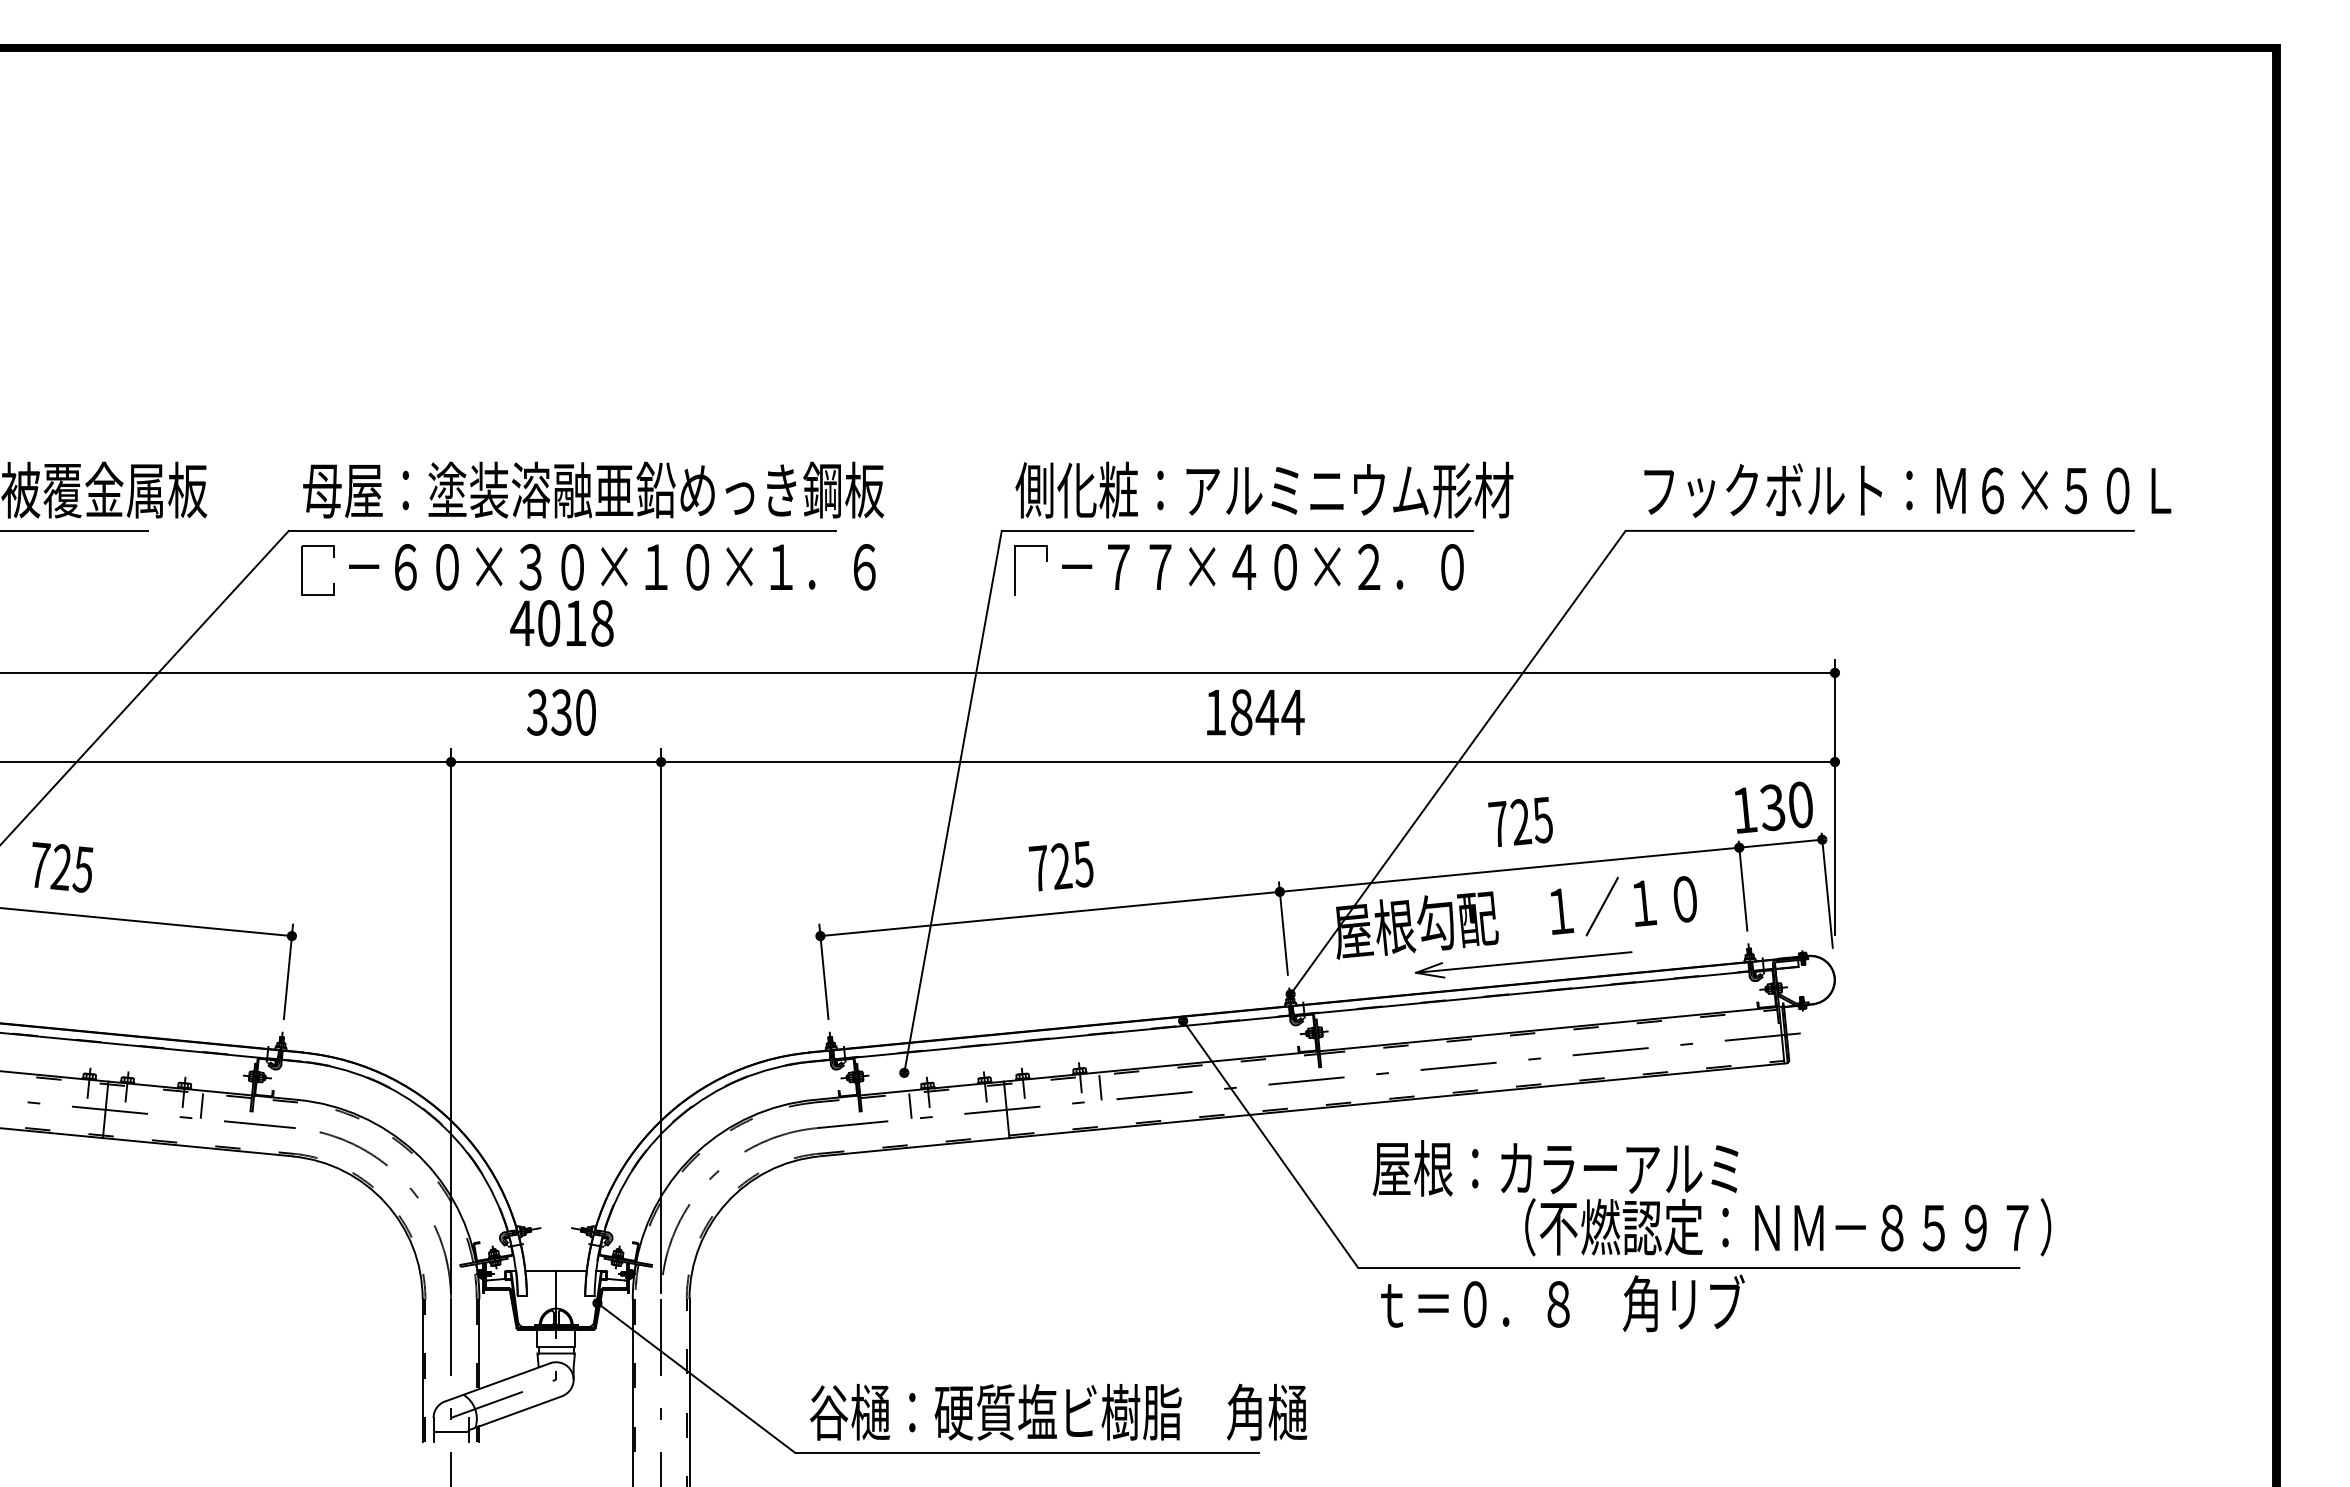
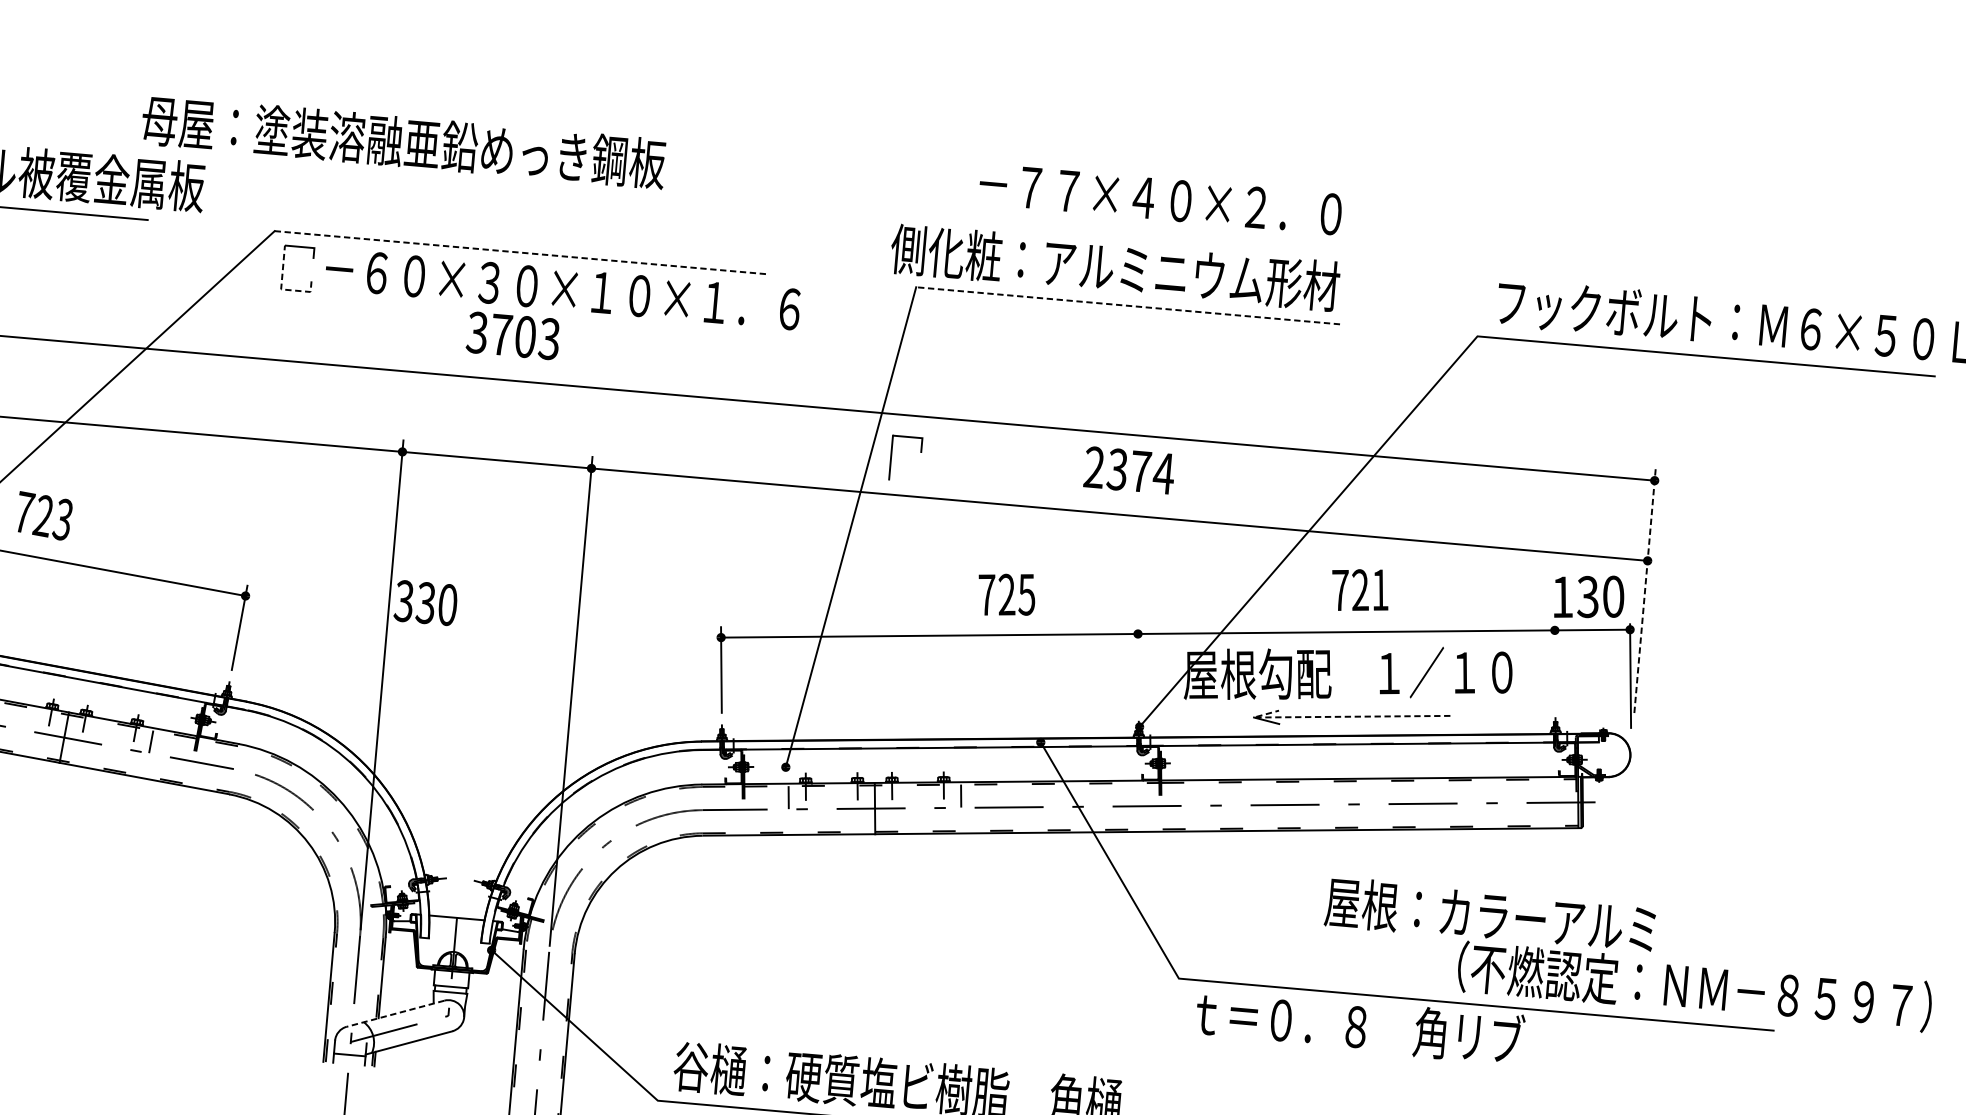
text: (593, 489) -> (403, 141), moved
text: (1264, 489) -> (1115, 267), moved
line: (562, 530) -> (520, 252), solid -> dashed
line: (1237, 530) -> (1128, 305), solid -> dashed
text: (1262, 567) -> (1160, 199), moved
part: (1015, 570) -> (891, 457), moved
line: (301, 593) -> (281, 288), solid -> dashed
text: (561, 623) -> (512, 335), 4018 -> 3703
text: (561, 712) -> (425, 603), moved
text: (1241, 712) -> (1117, 469), 1844 -> 2374
line: (1834, 798) -> (1644, 593), solid -> dashed
text: (1543, 820) -> (1380, 590), 725 -> 721
text: (1060, 866) -> (1005, 594), moved
text: (82, 869) -> (62, 519), 725 -> 723
line: (1742, 885) -> (1554, 664), removed
line: (1282, 928) -> (1137, 667), removed
line: (1509, 963) -> (1338, 716), solid -> dashed
text: (1711, 1198) -> (1628, 954), moved
line: (497, 1382) -> (395, 1013), solid -> dashed

